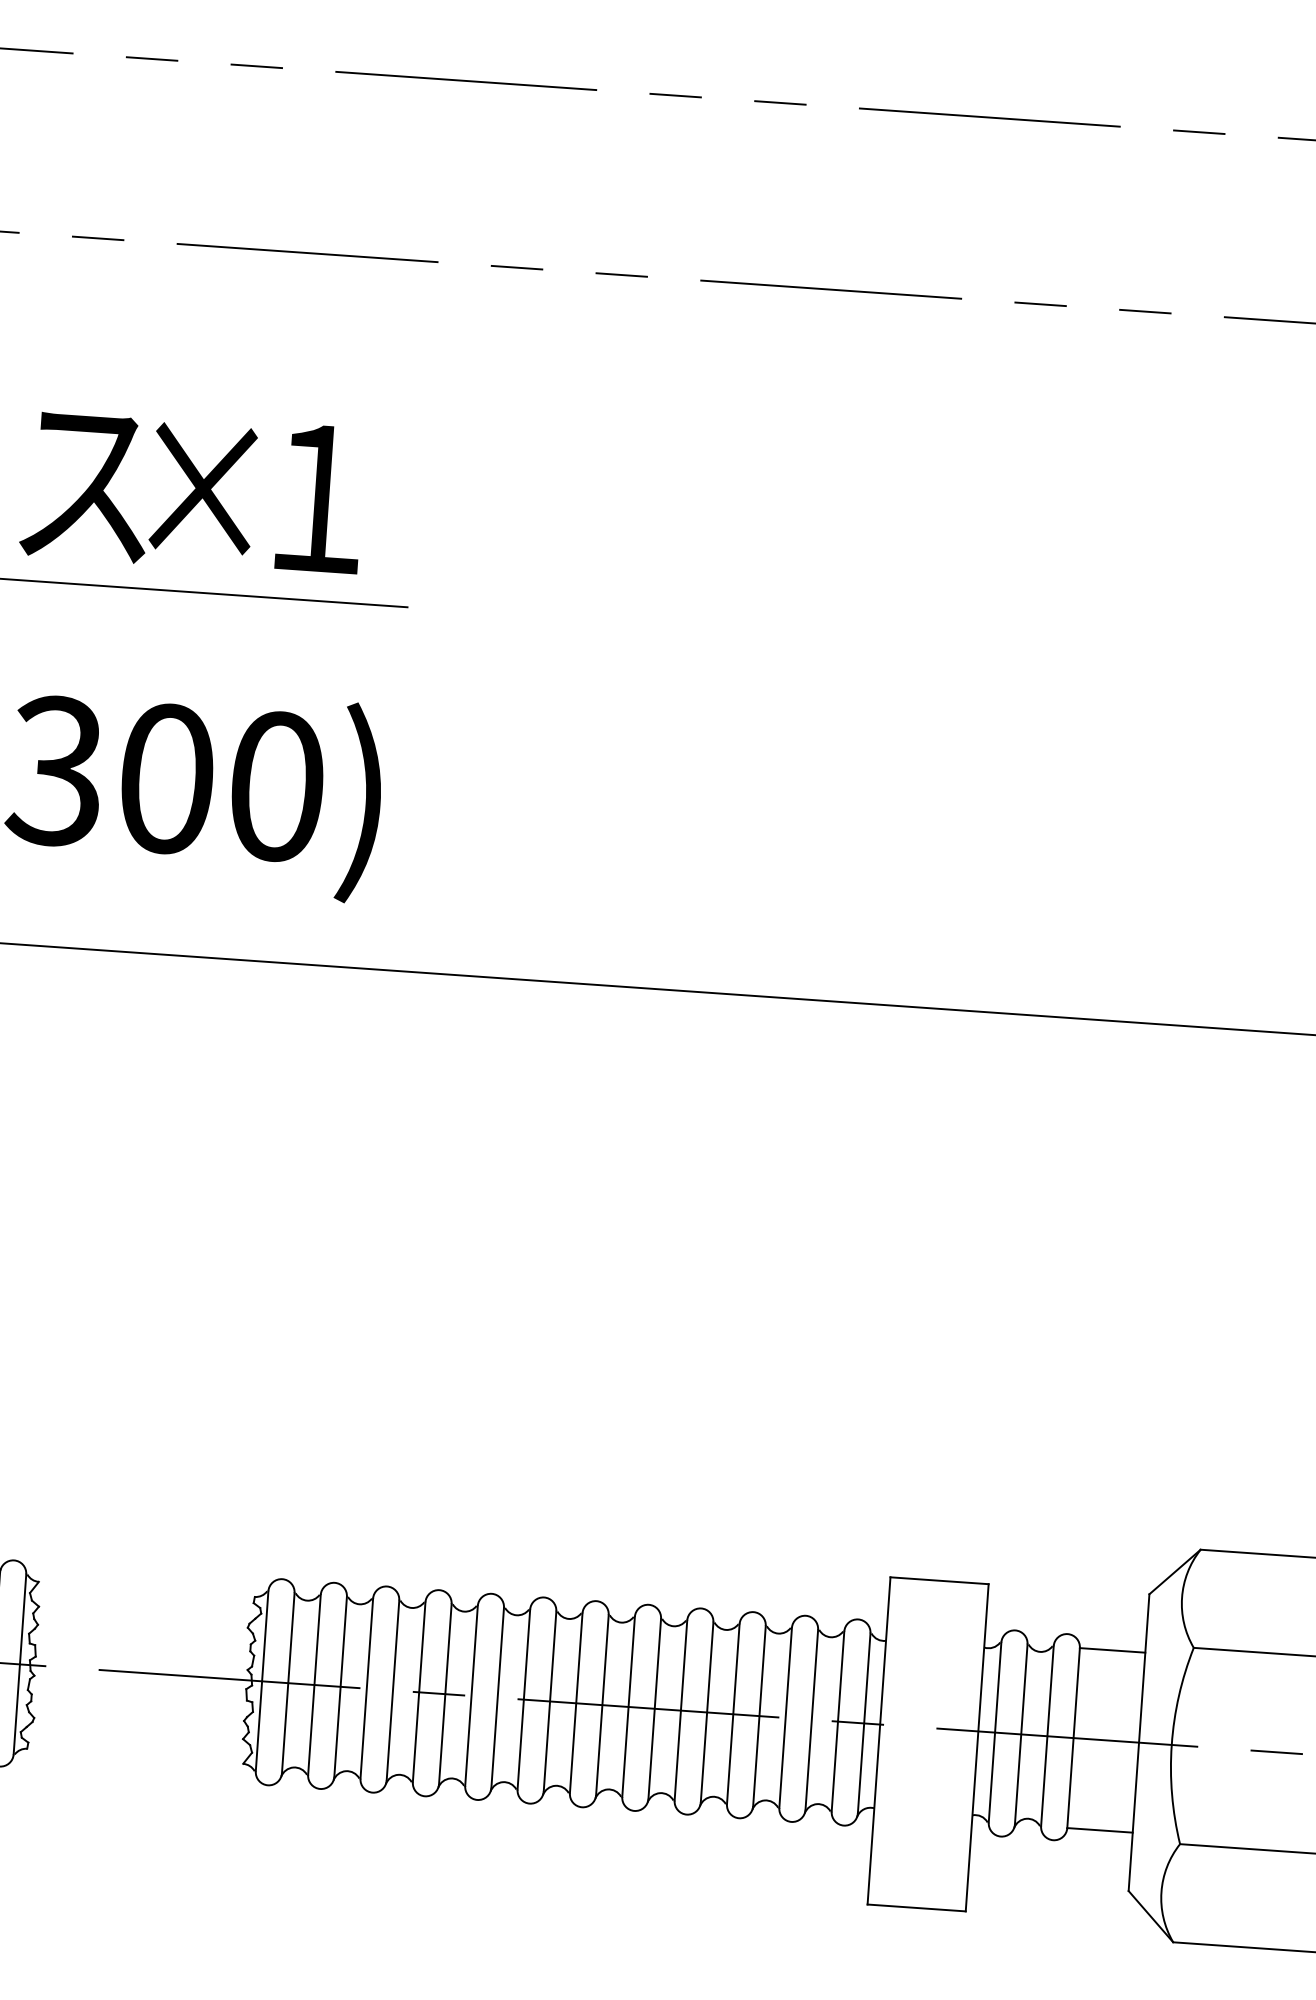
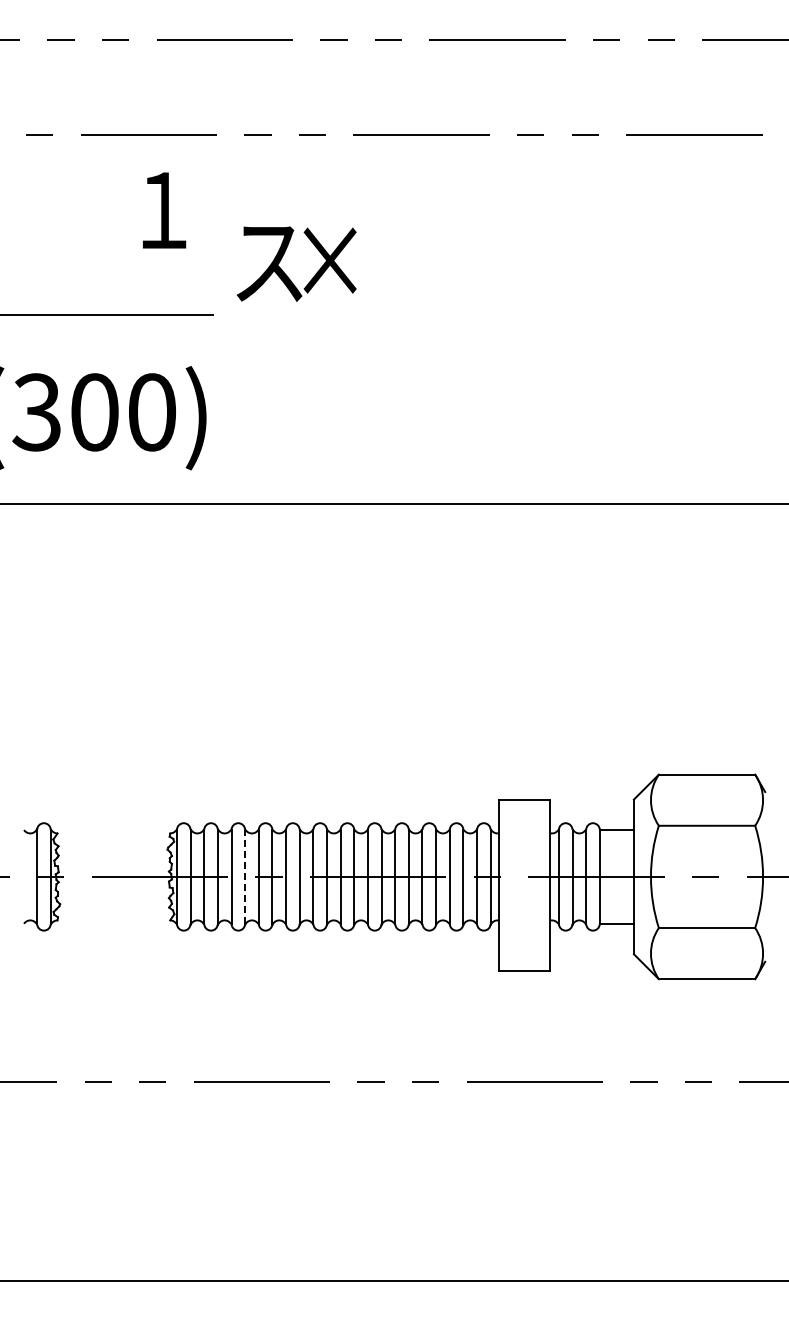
text: (138, 489) -> (296, 263), moved
text: (320, 498) -> (164, 210), moved
line: (393, 1689) -> (245, 876), solid -> dashed

